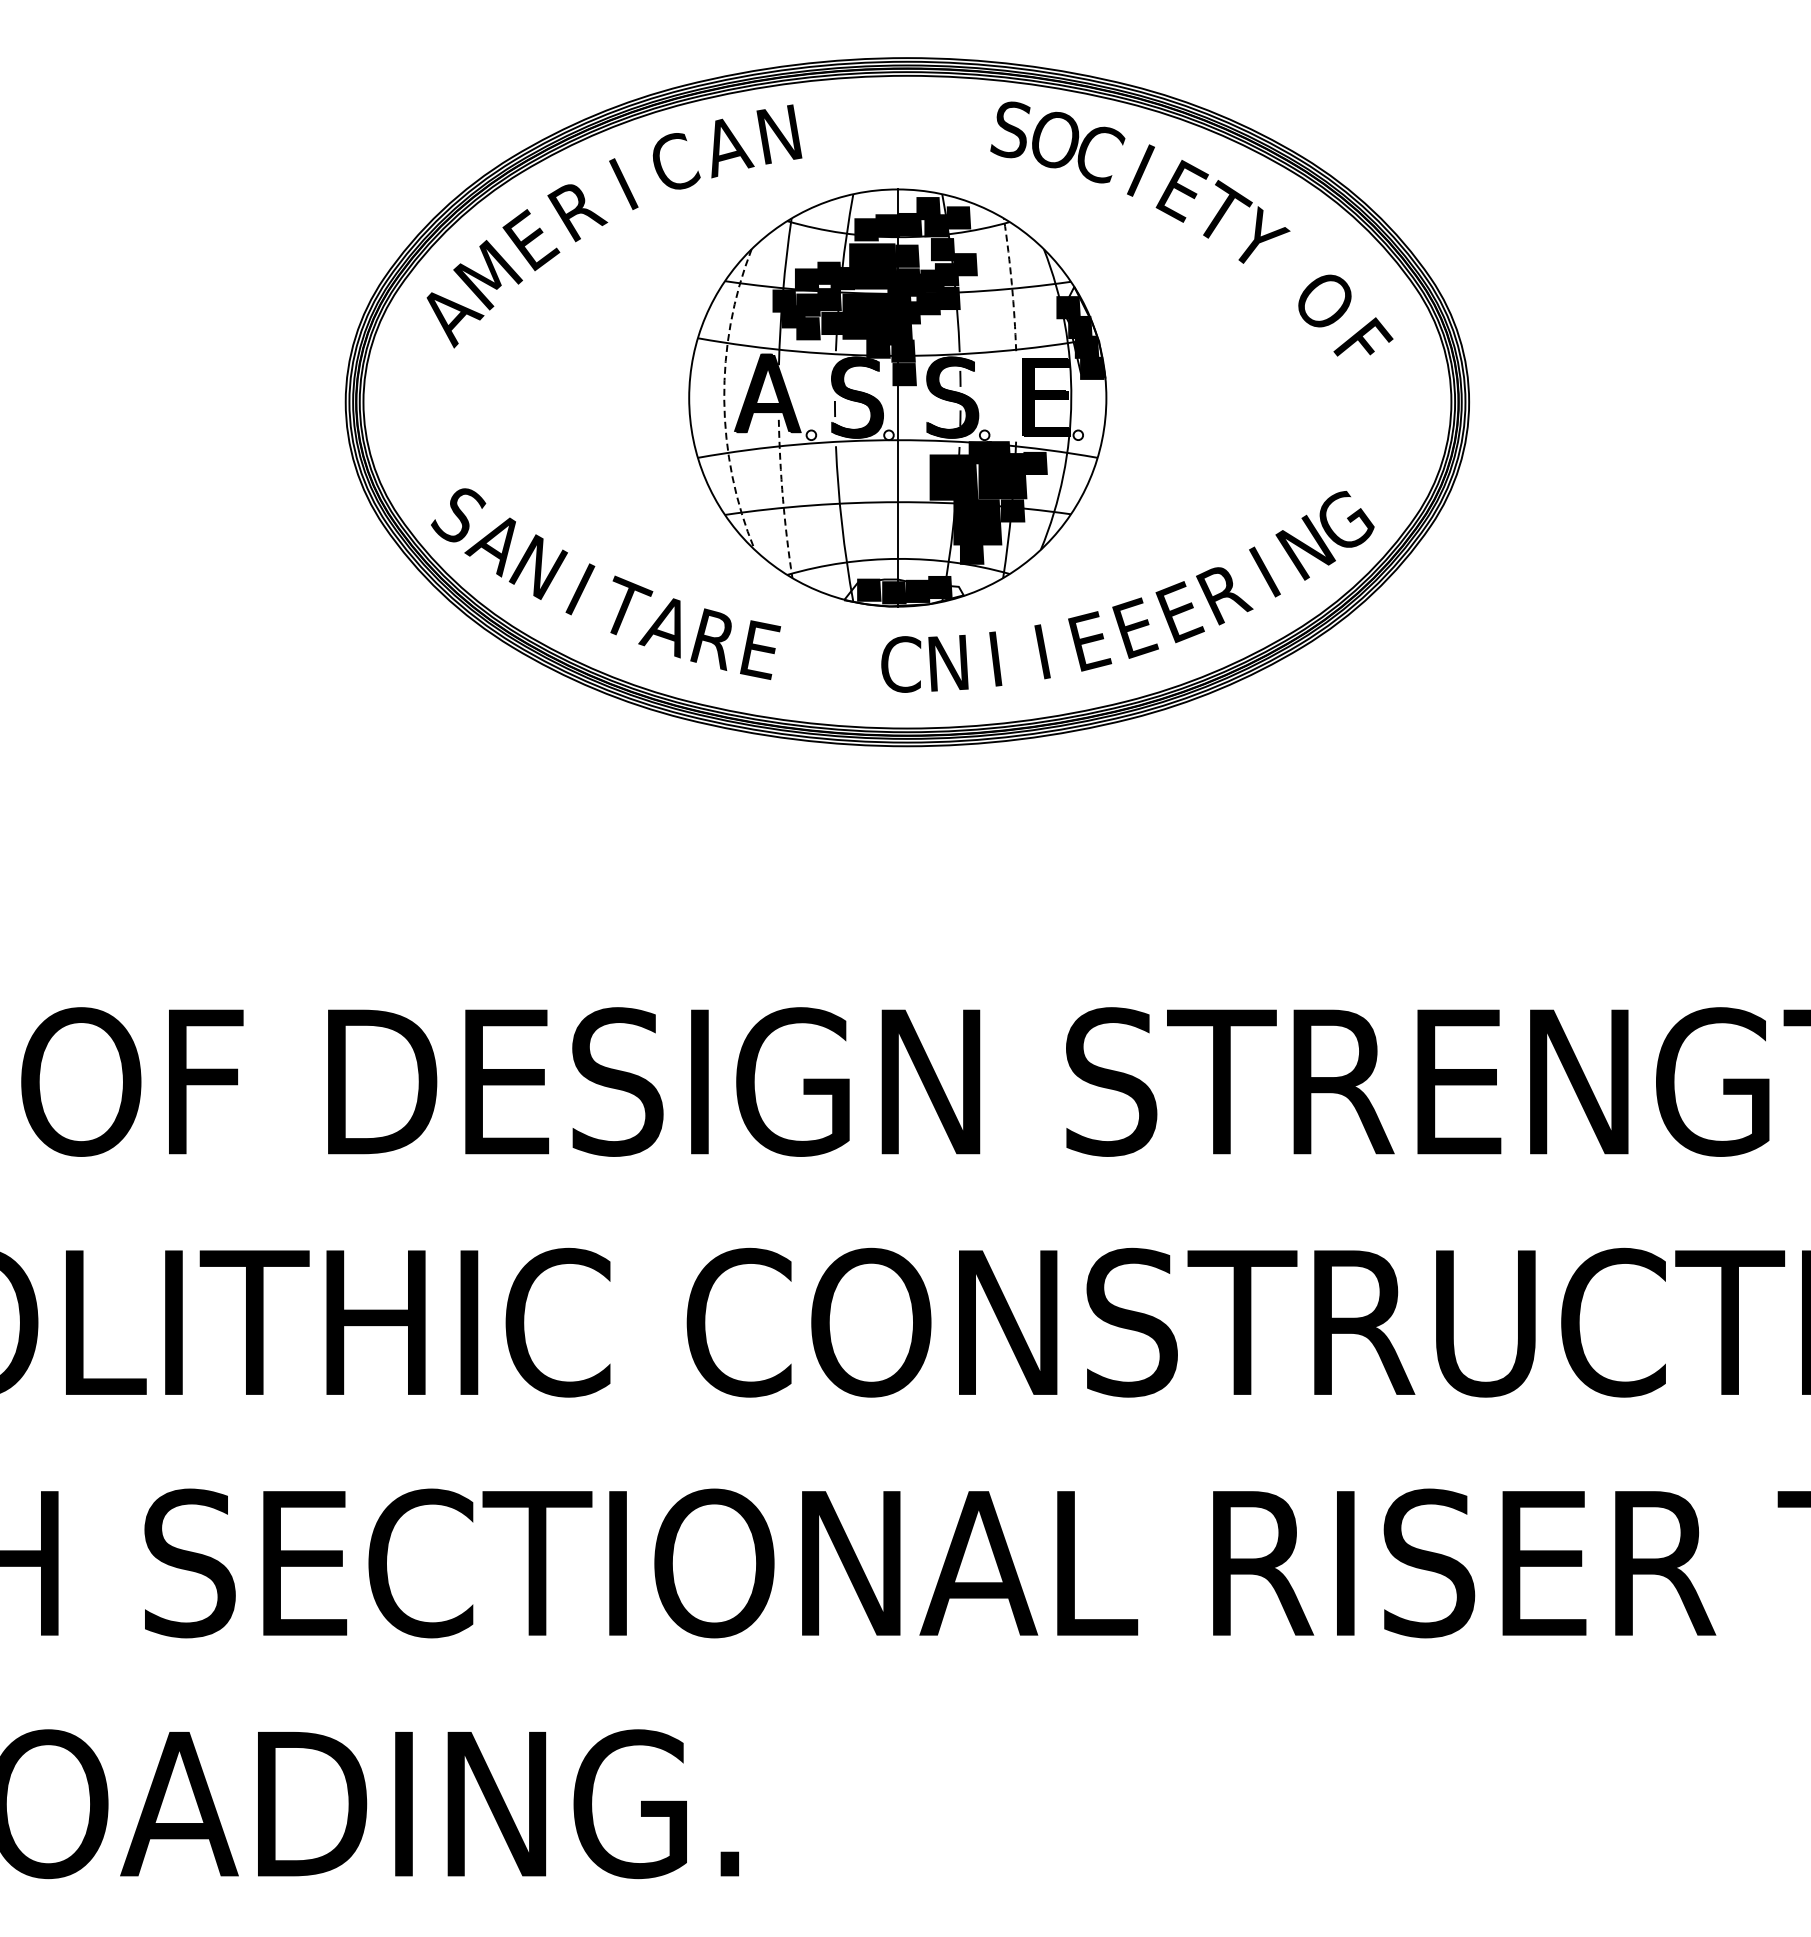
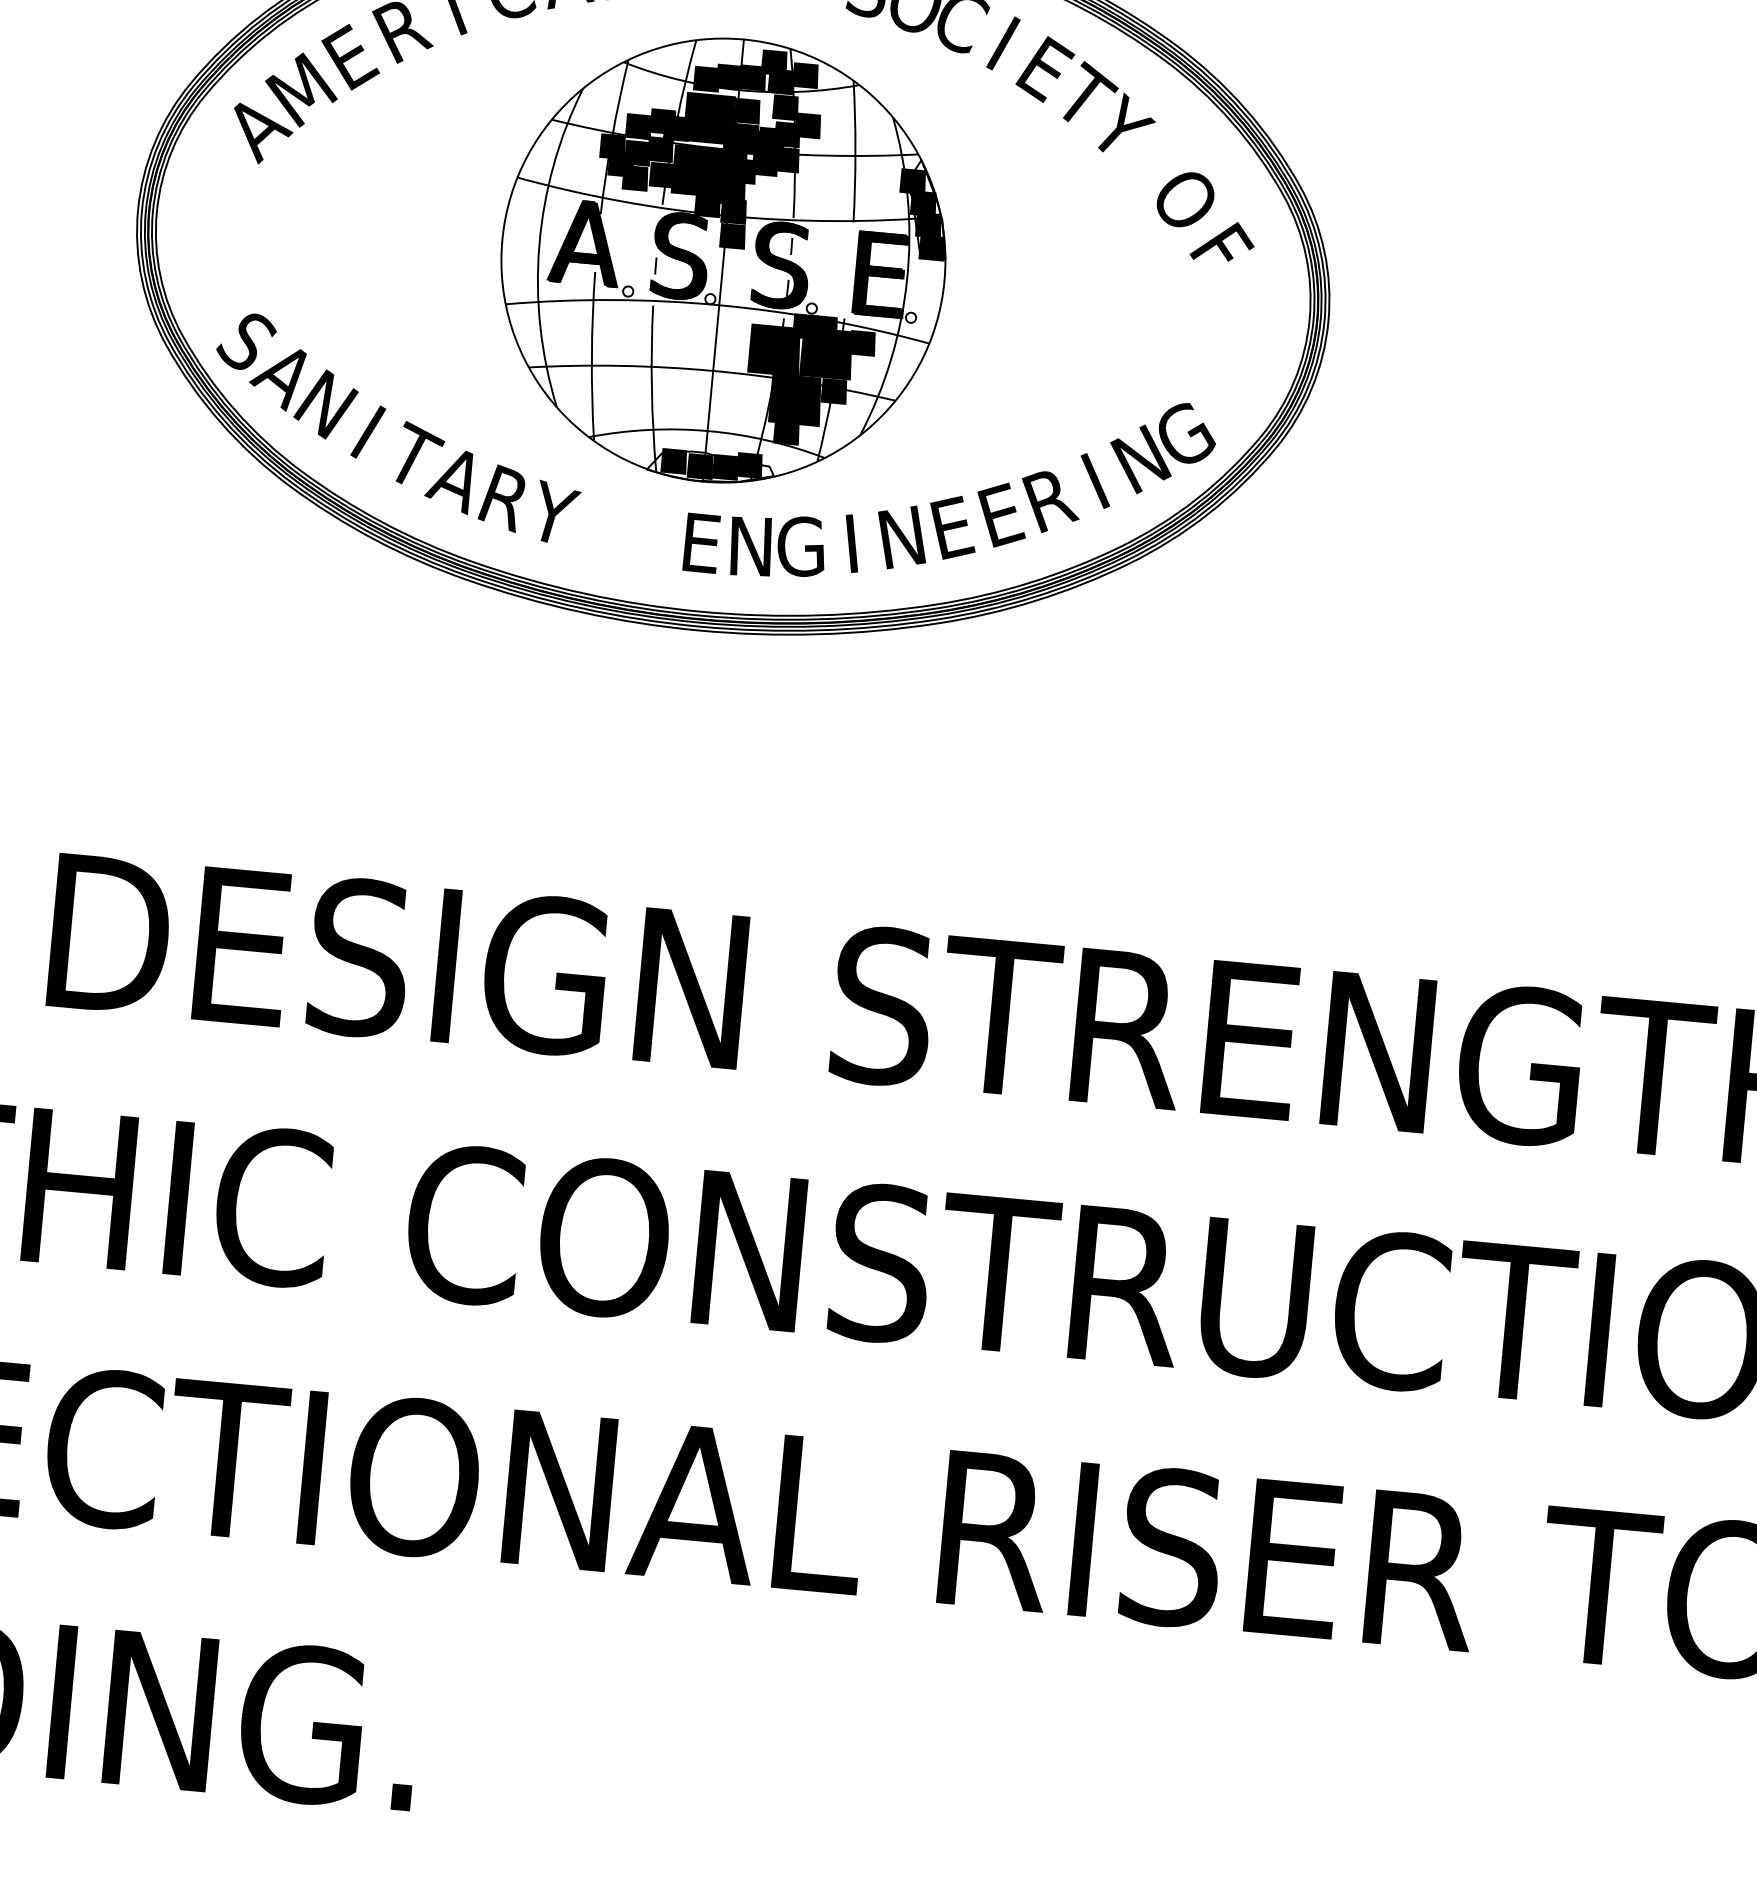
arc: (1011, 284) -> (855, 151), dashed -> solid
arc: (724, 399) -> (539, 245), dashed -> solid
arc: (783, 499) -> (592, 356), dashed -> solid
text: (1088, 641) -> (901, 537), E -> N
text: (762, 649) -> (555, 513), E -> Y
text: (995, 658) -> (801, 546), I -> G
text: (901, 664) -> (701, 543), C -> E

